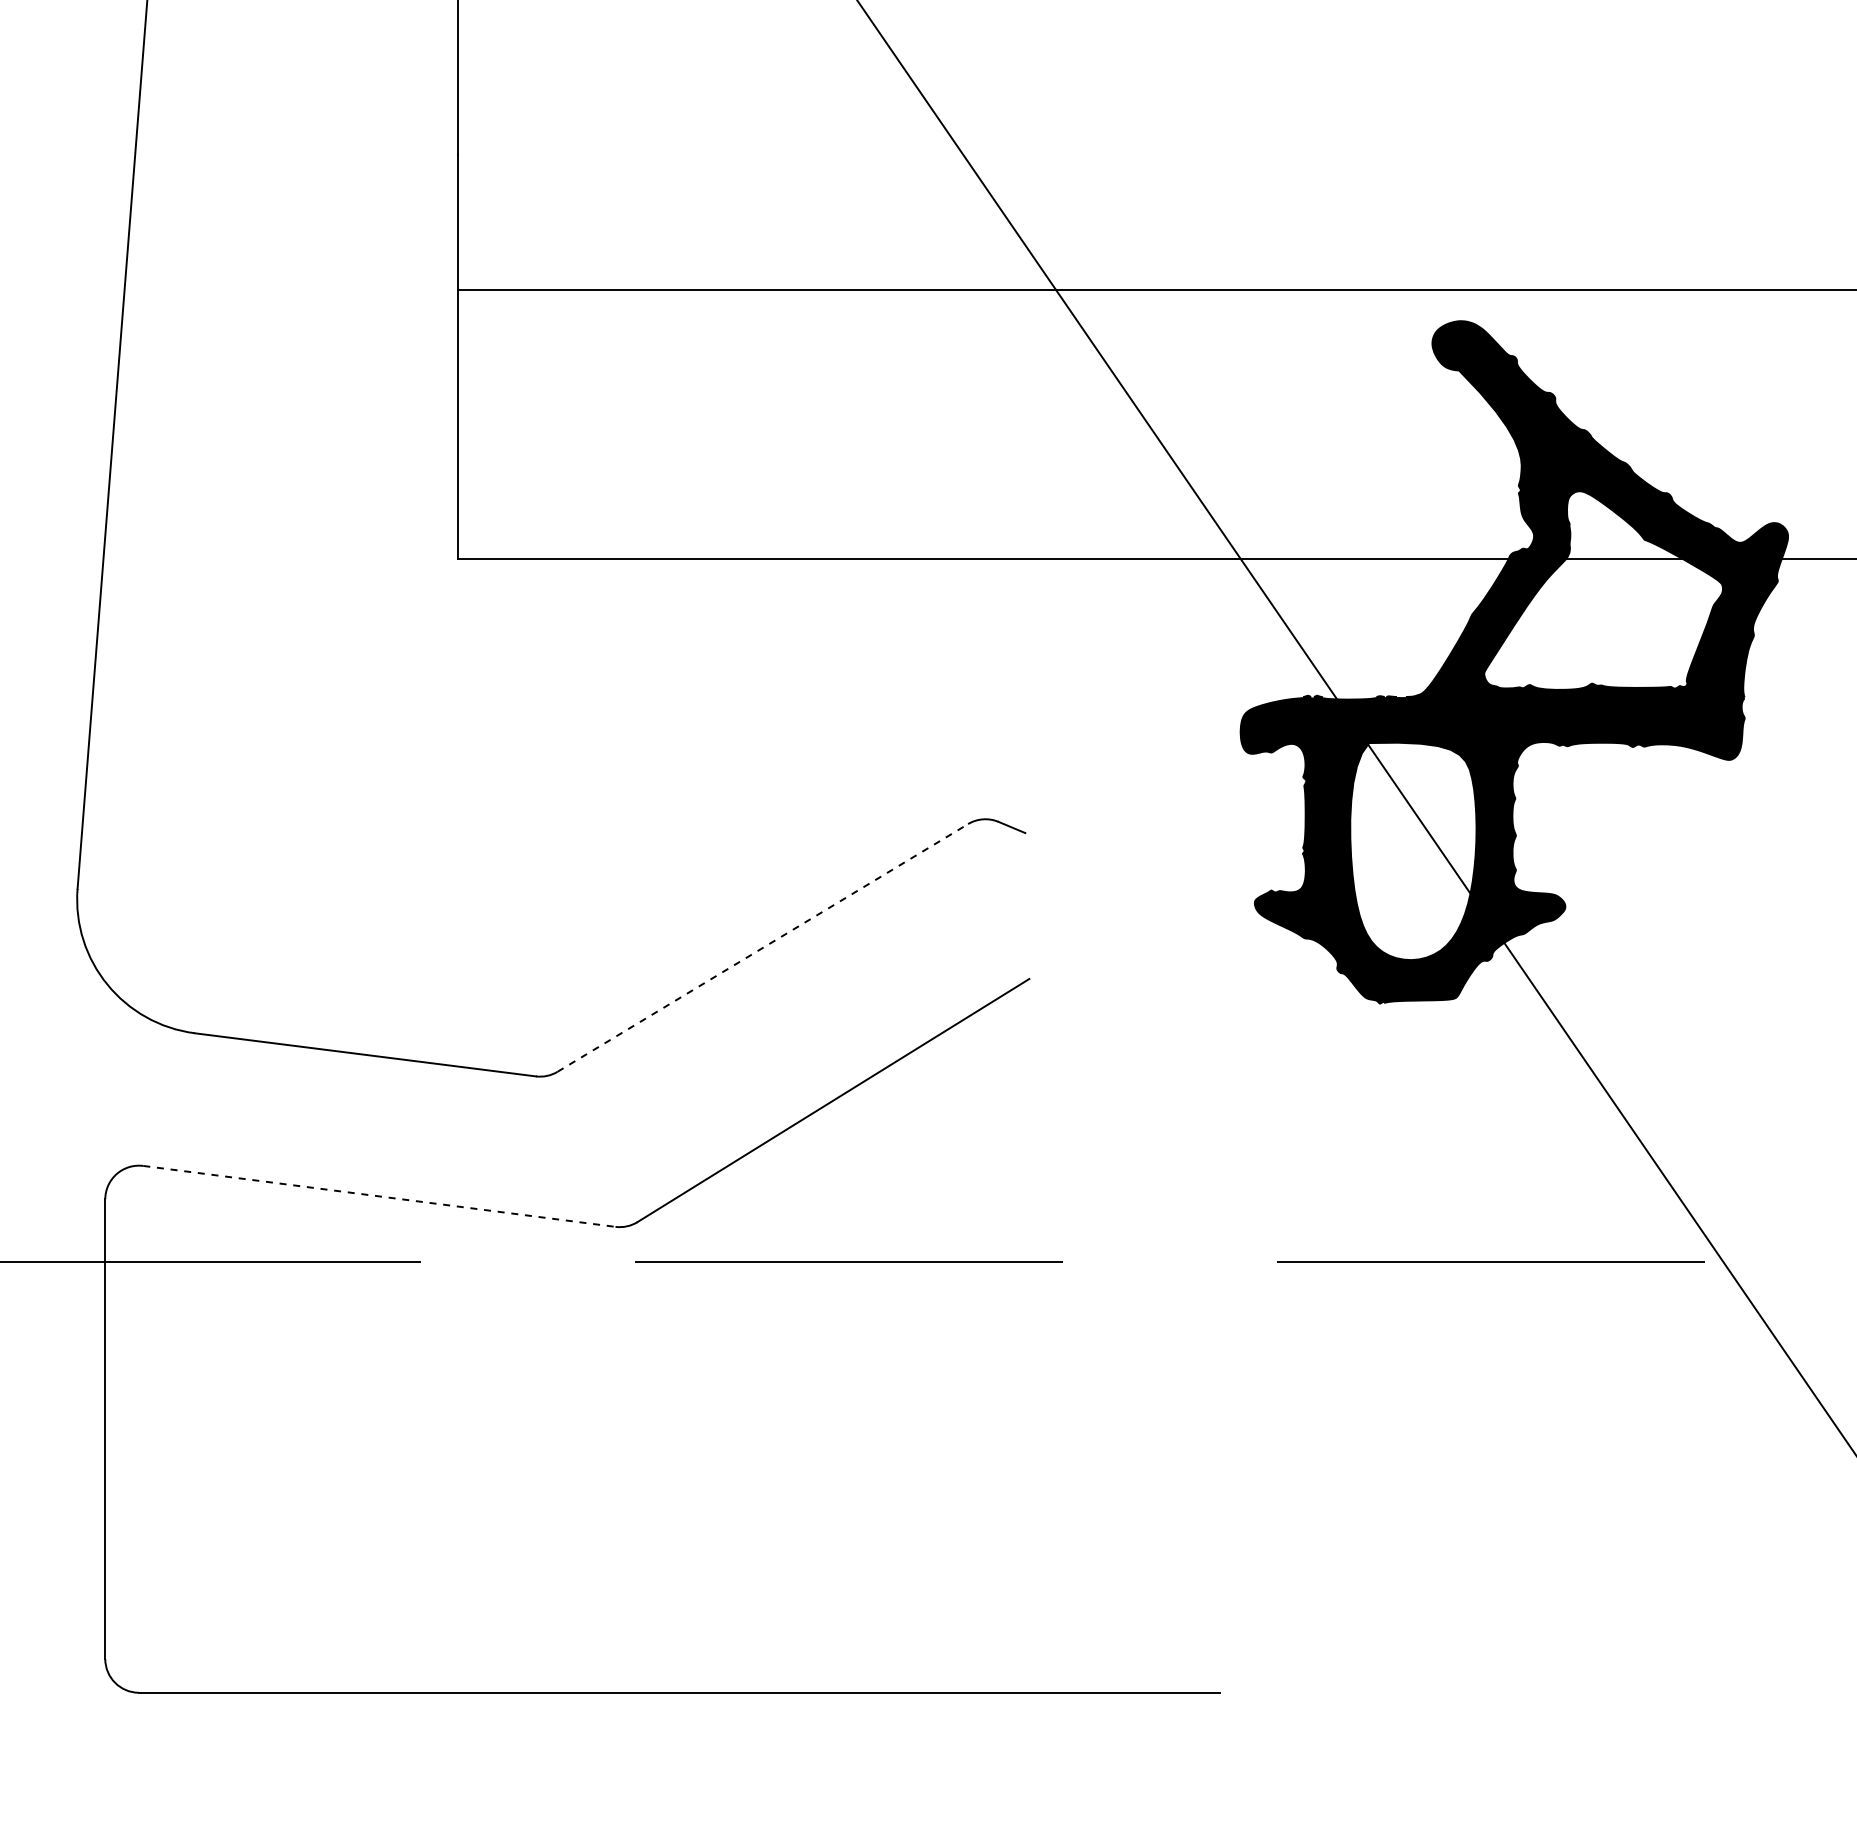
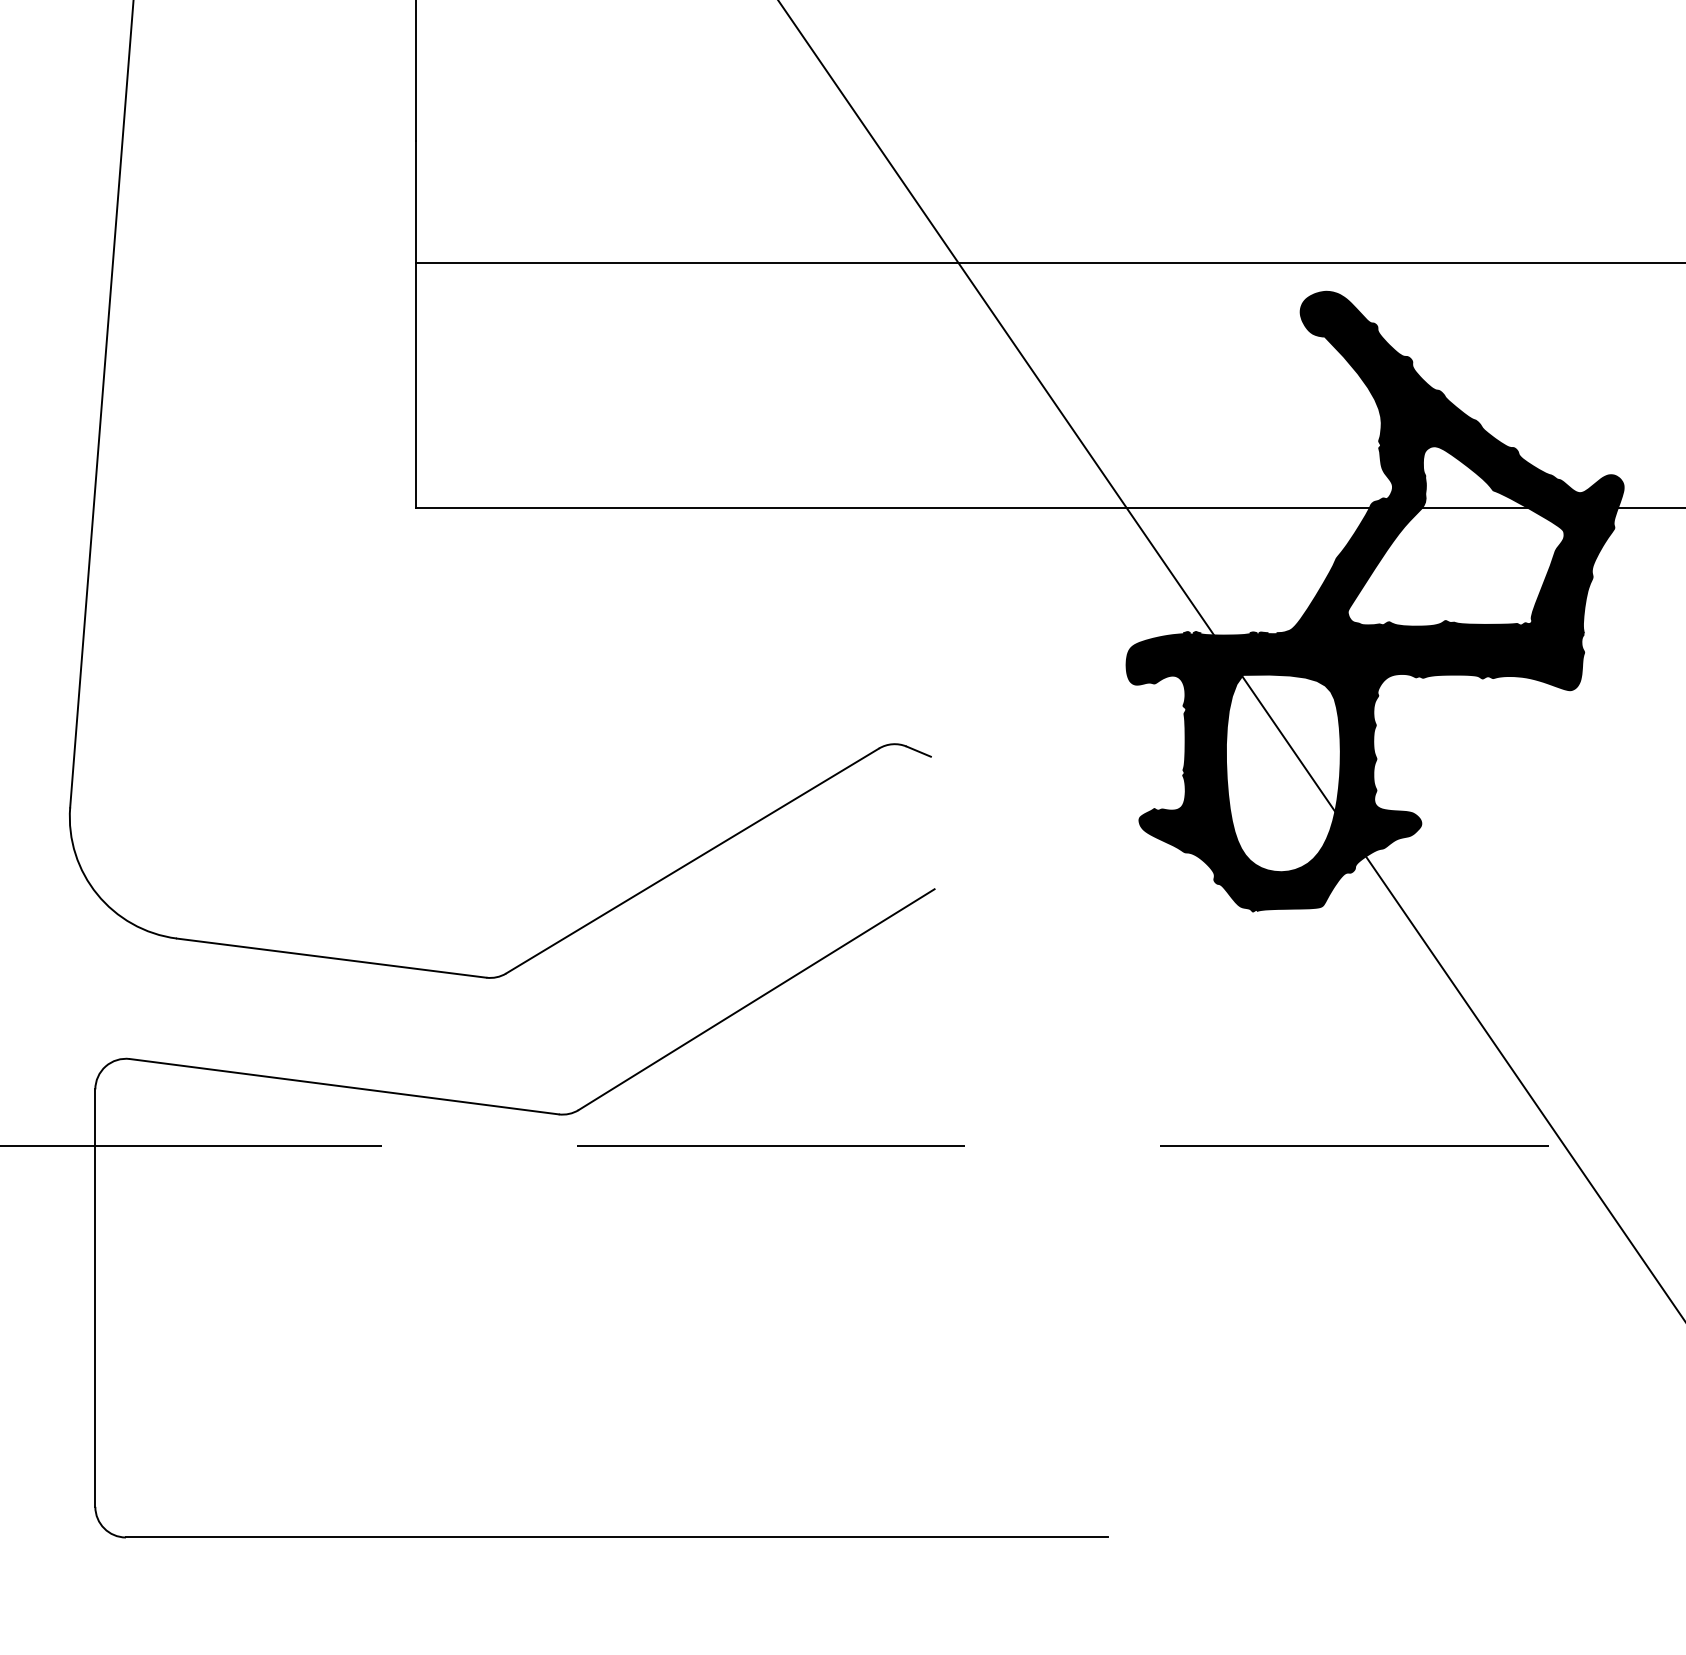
line: (762, 947) -> (692, 860), dashed -> solid
line: (379, 1196) -> (344, 1086), dashed -> solid

